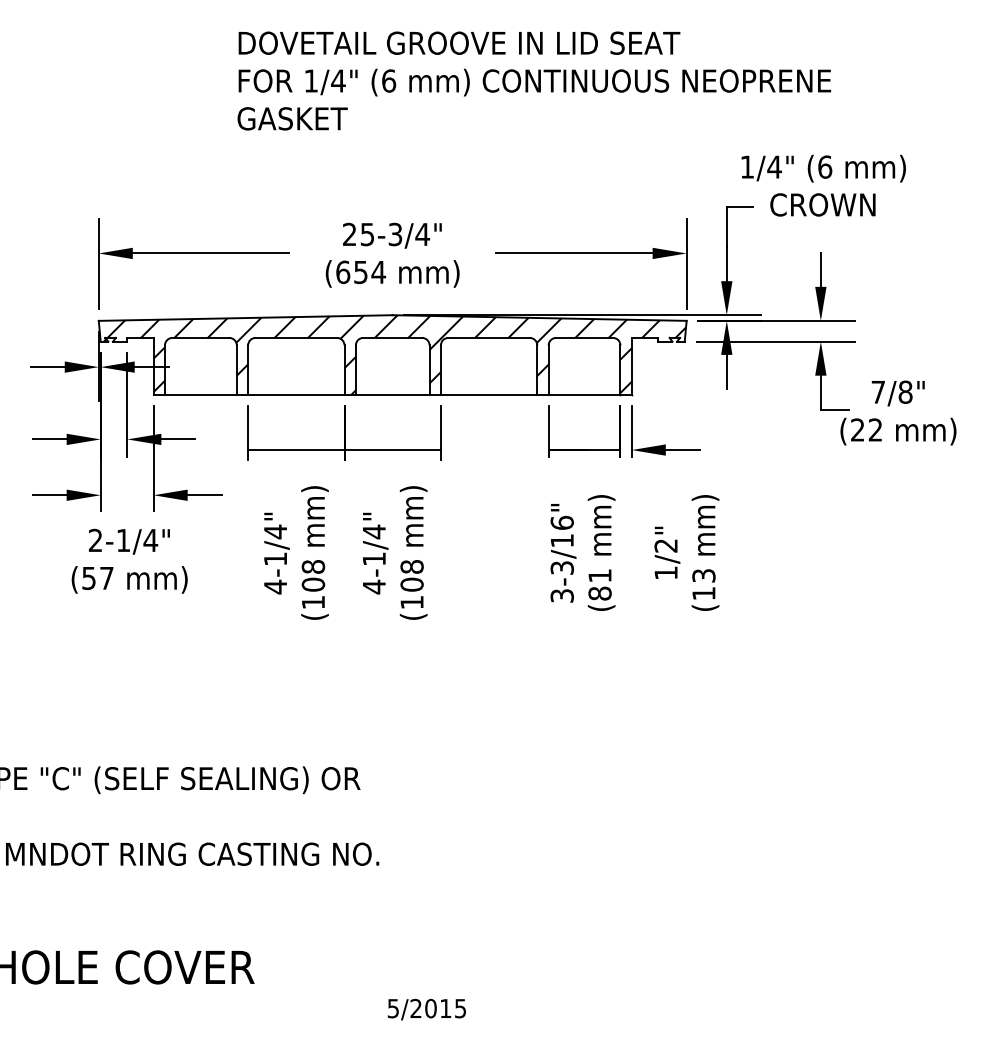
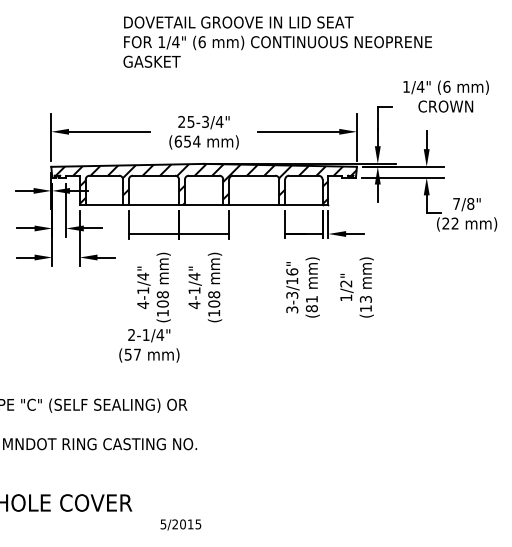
text: (822, 185) -> (445, 96), moved
text: (129, 560) -> (149, 345), moved
text: (426, 1008) -> (180, 524), moved

